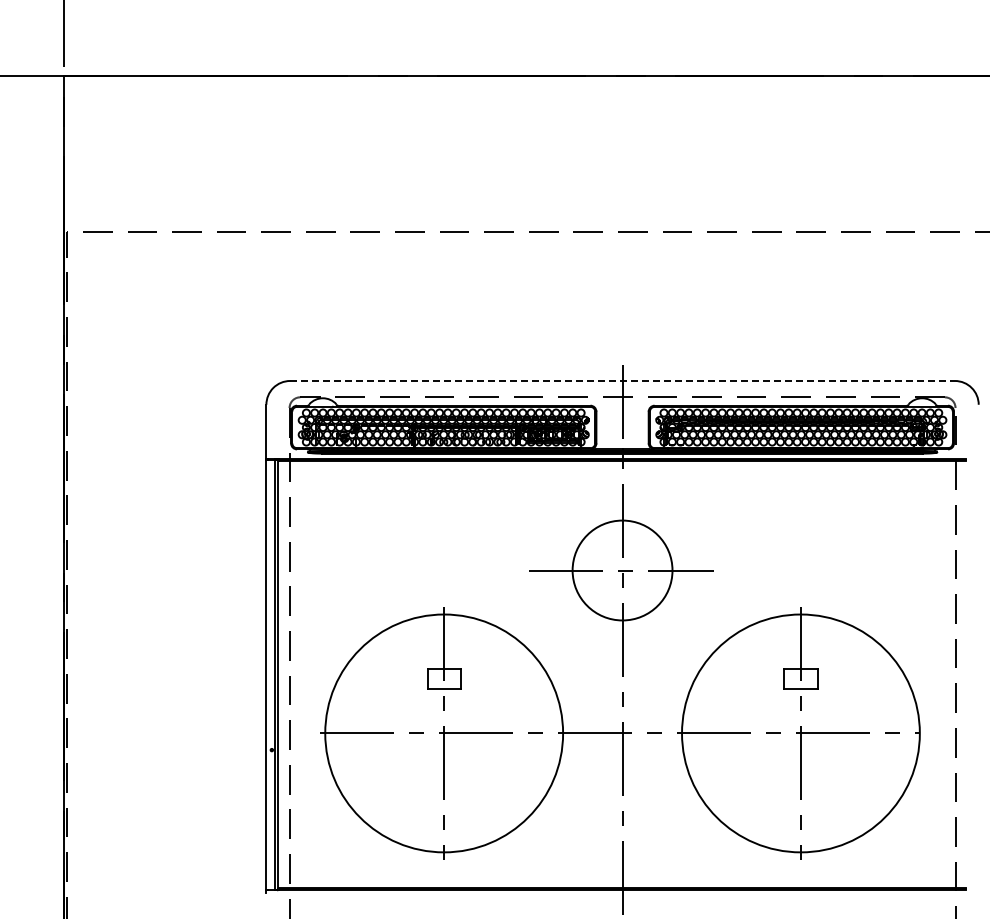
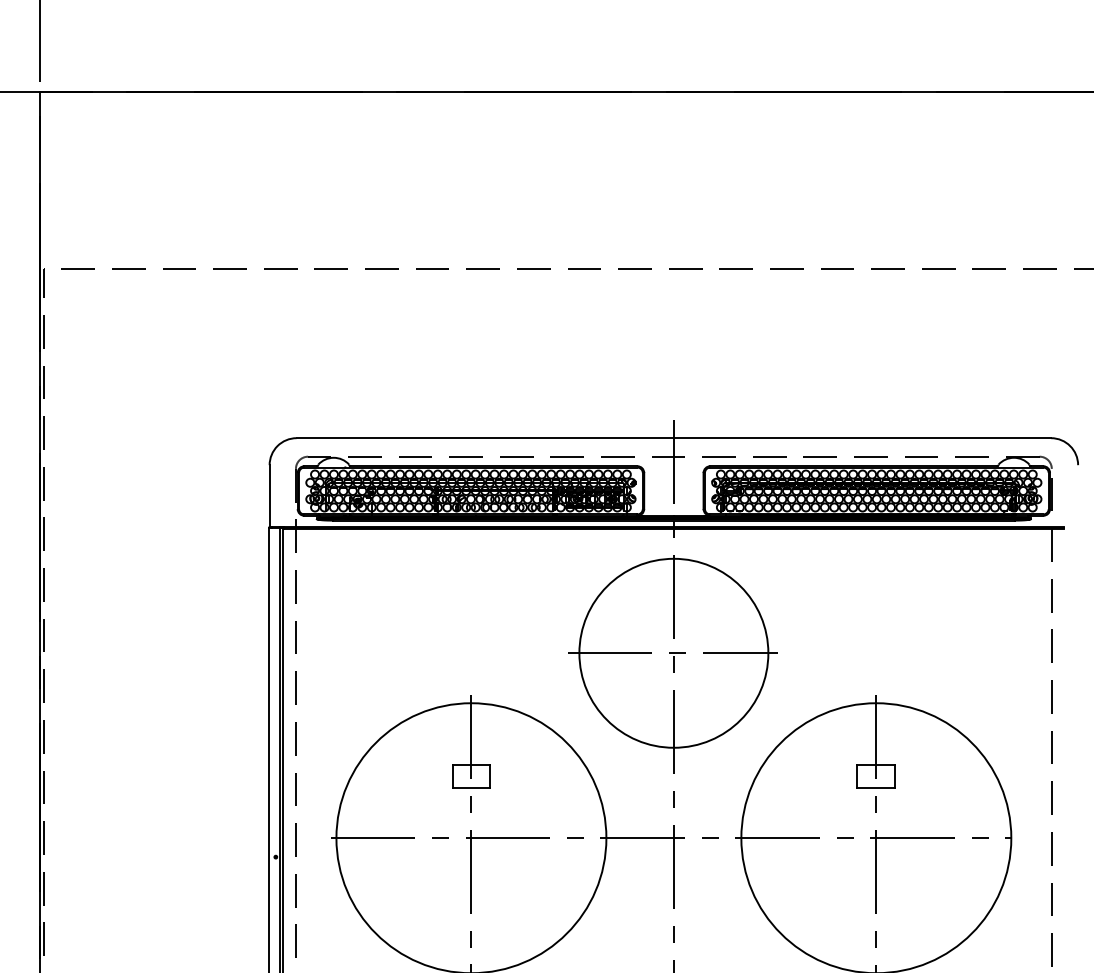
line: (623, 380) -> (674, 437), dashed -> solid
circle: (622, 570) -> (673, 653), size x1.67

